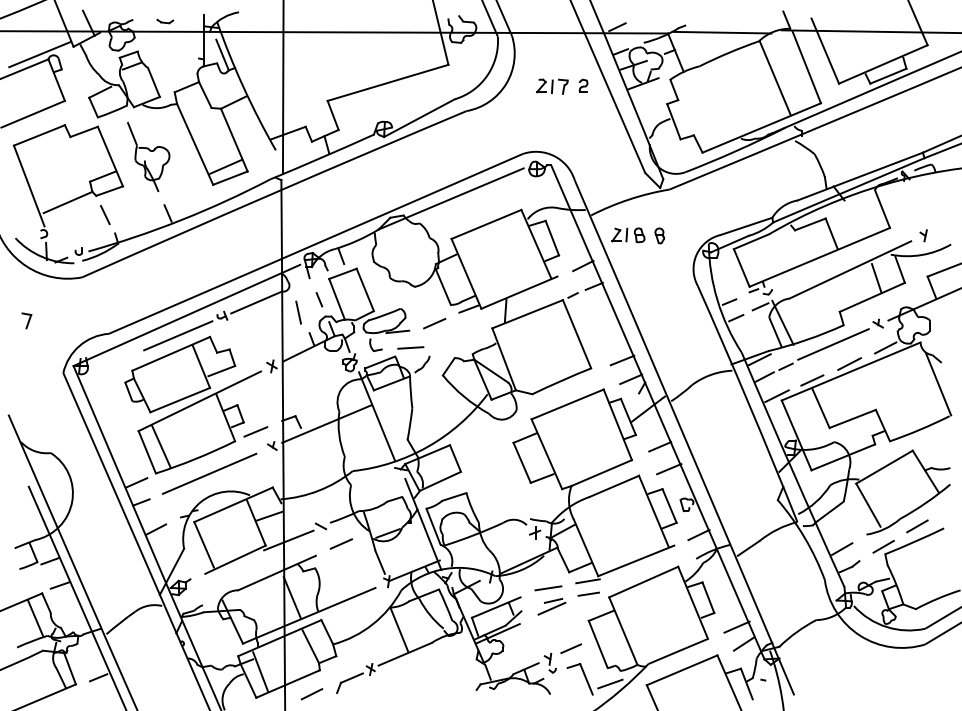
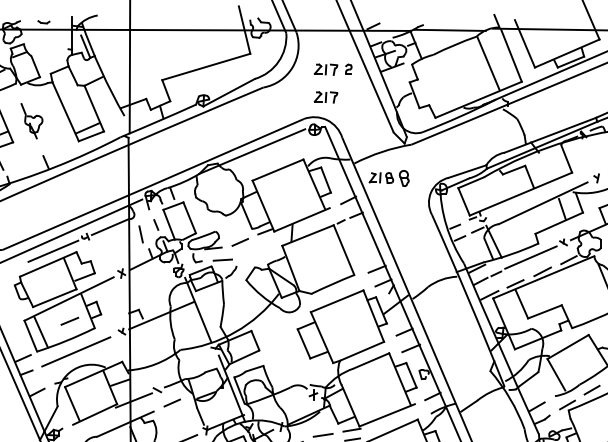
part: (552, 124) -> (326, 97), added
part: (148, 156) -> (31, 120), size x0.7
part: (659, 235) -> (404, 178), size x1.4
line: (255, 431) -> (69, 321), moved

